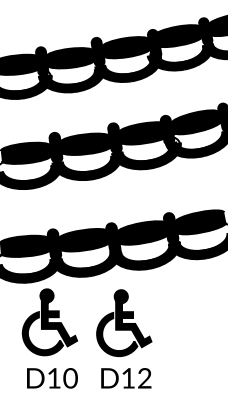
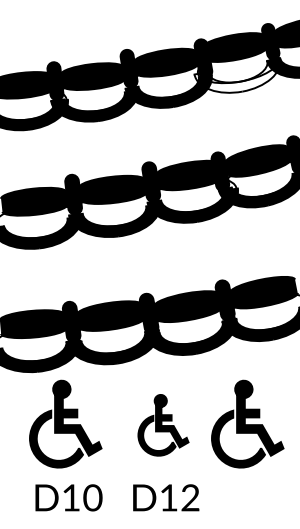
fill: (180, 57) -> (237, 75), removed
part: (188, 321) -> (247, 423), added
part: (124, 323) -> (163, 425), size x0.7

